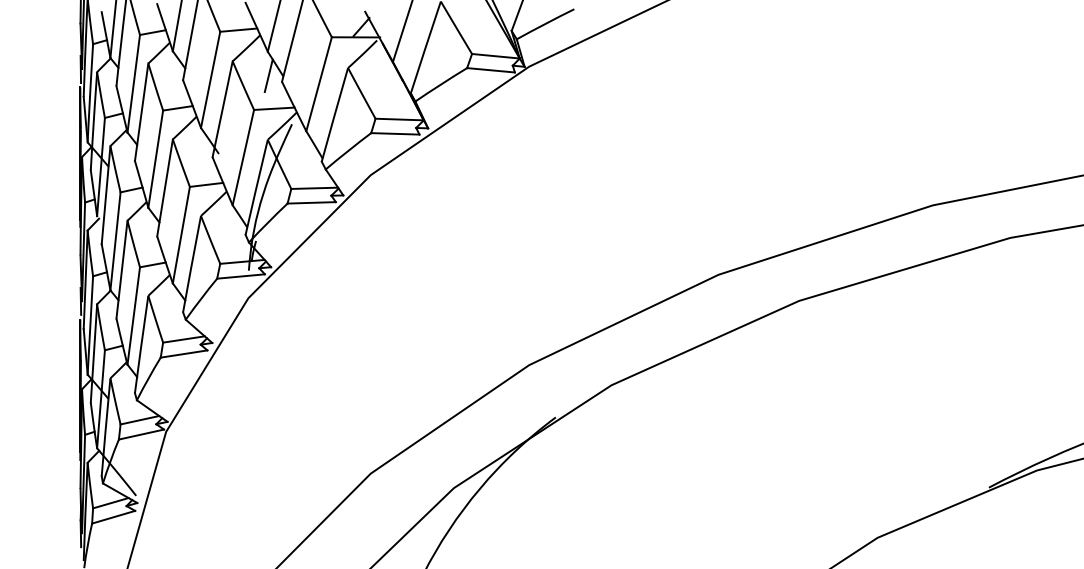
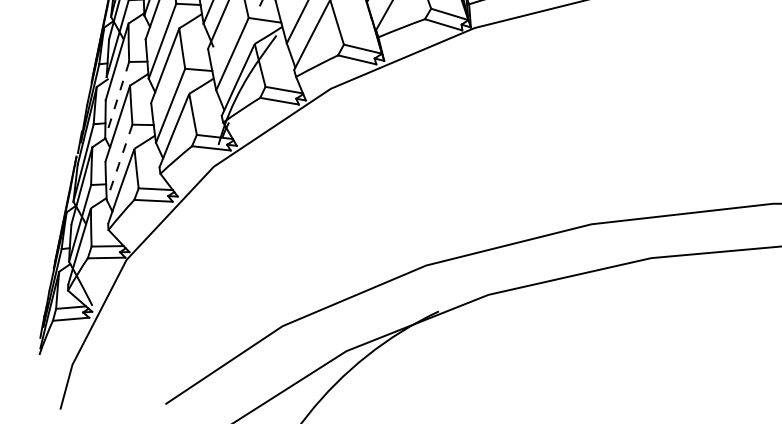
line: (115, 241) -> (117, 100), solid -> dashed
line: (133, 316) -> (119, 162), solid -> dashed

